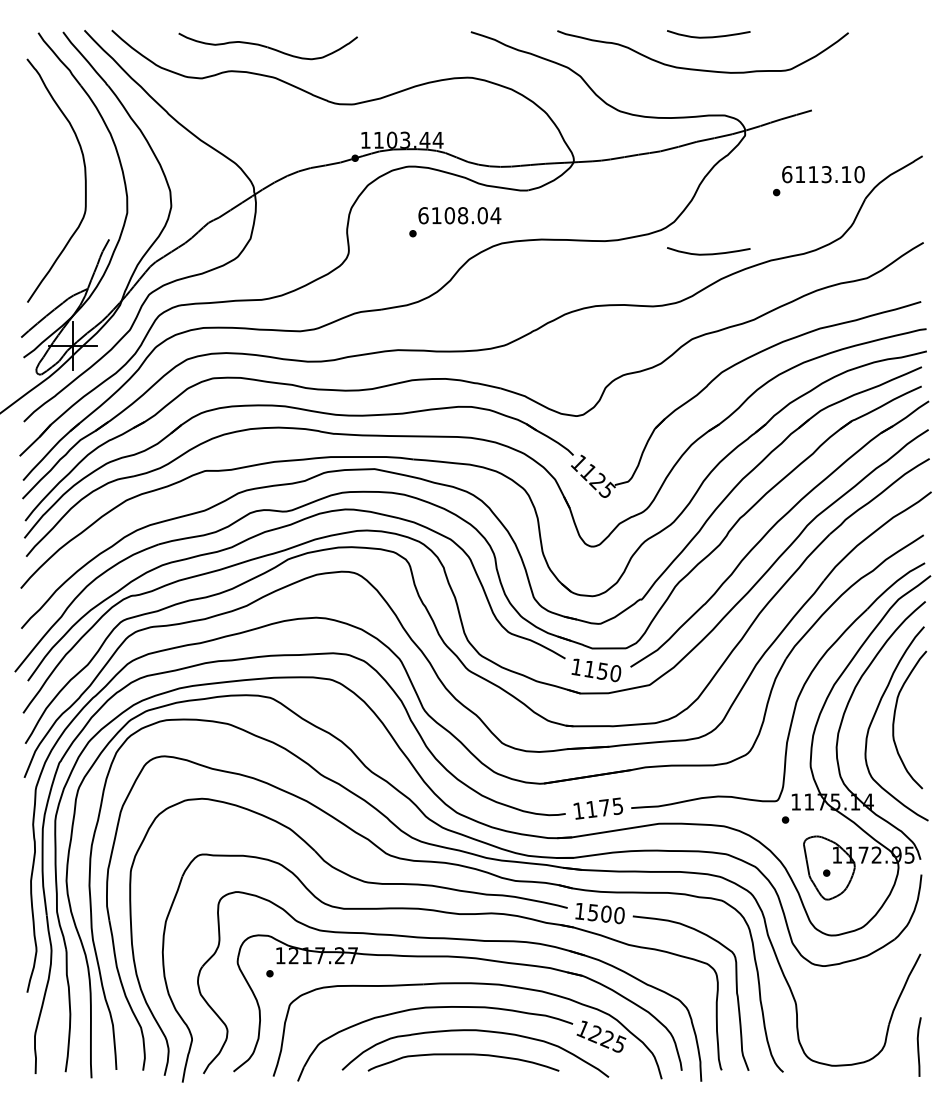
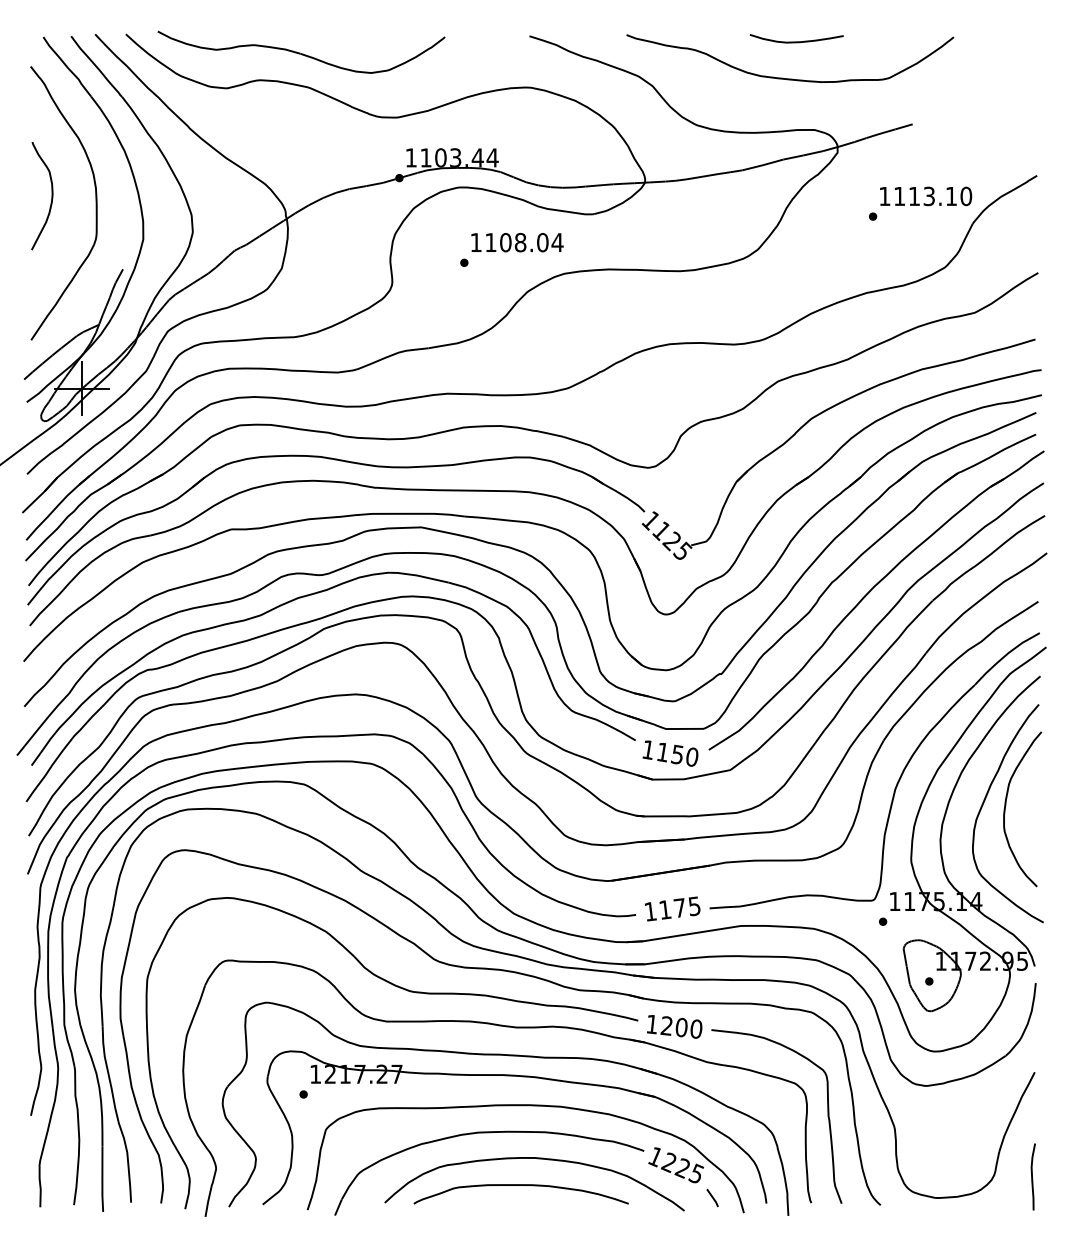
part: (268, 46) -> (301, 52), size x1.43
curve: (45, 174) -> (51, 196), added
text: (787, 174) -> (885, 196), 6113.10 -> 1113.10
text: (423, 215) -> (476, 242), 6108.04 -> 1108.04
curve: (708, 253) -> (796, 285), removed
text: (592, 912) -> (666, 1025), 1500 -> 1200
line: (633, 1065) -> (712, 1197), added

